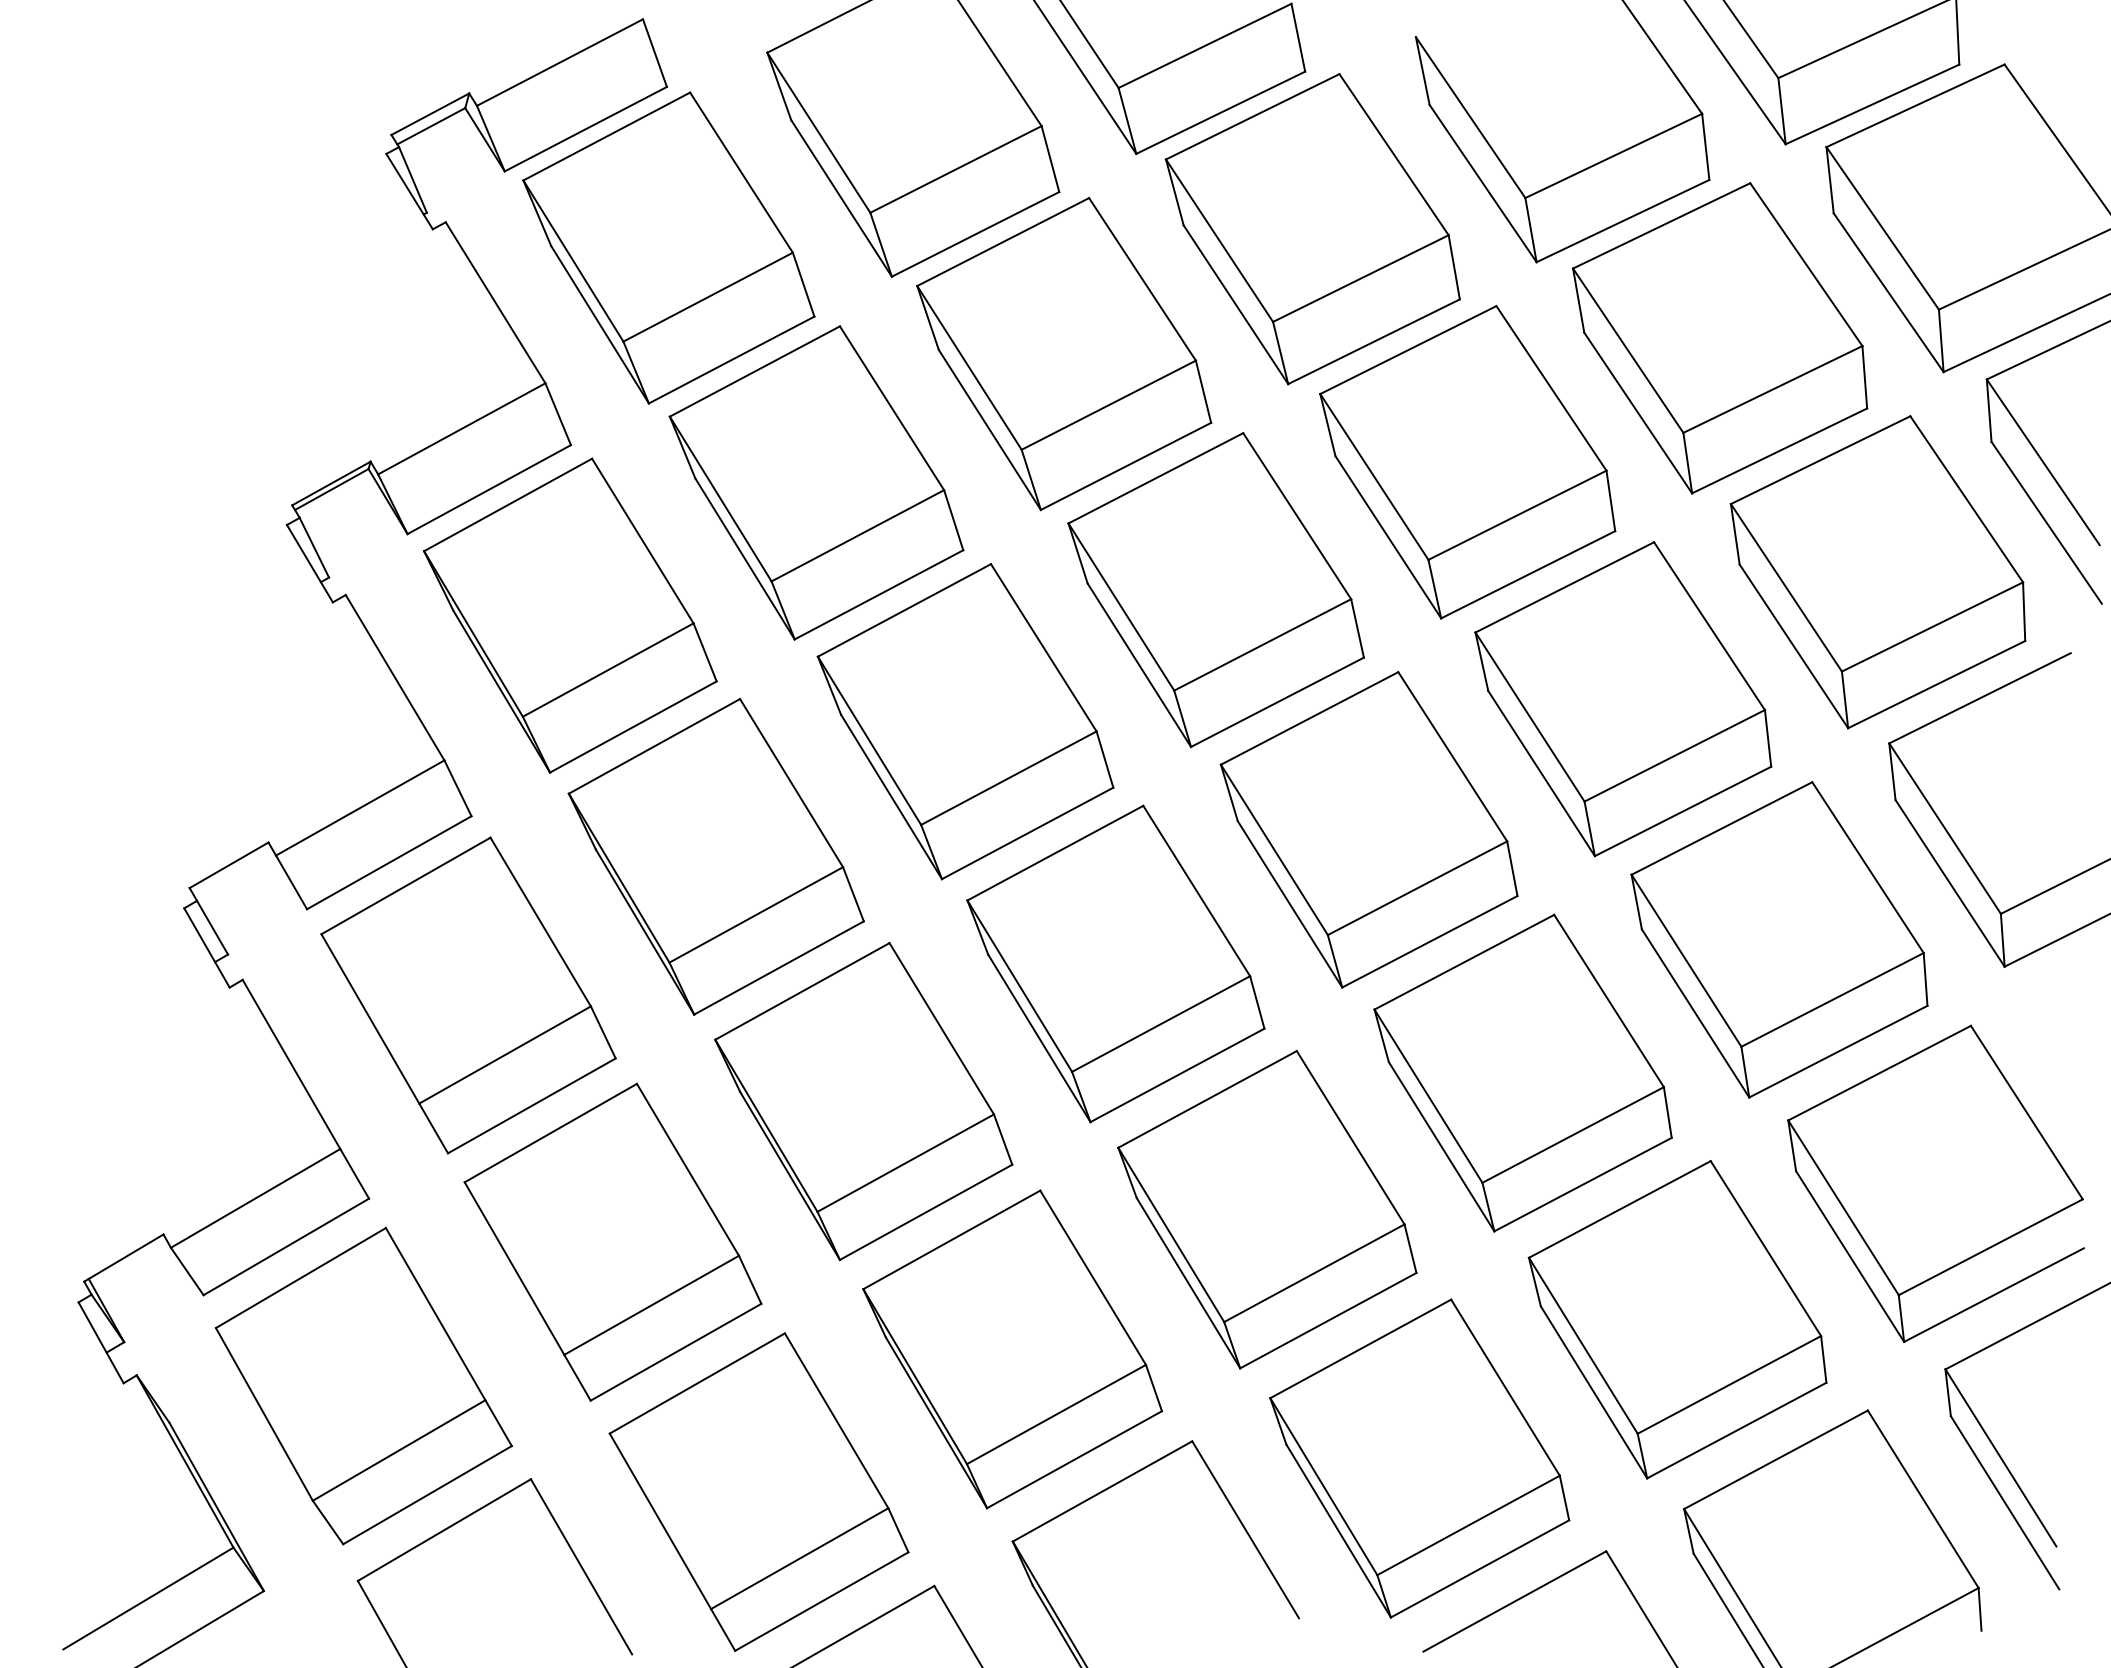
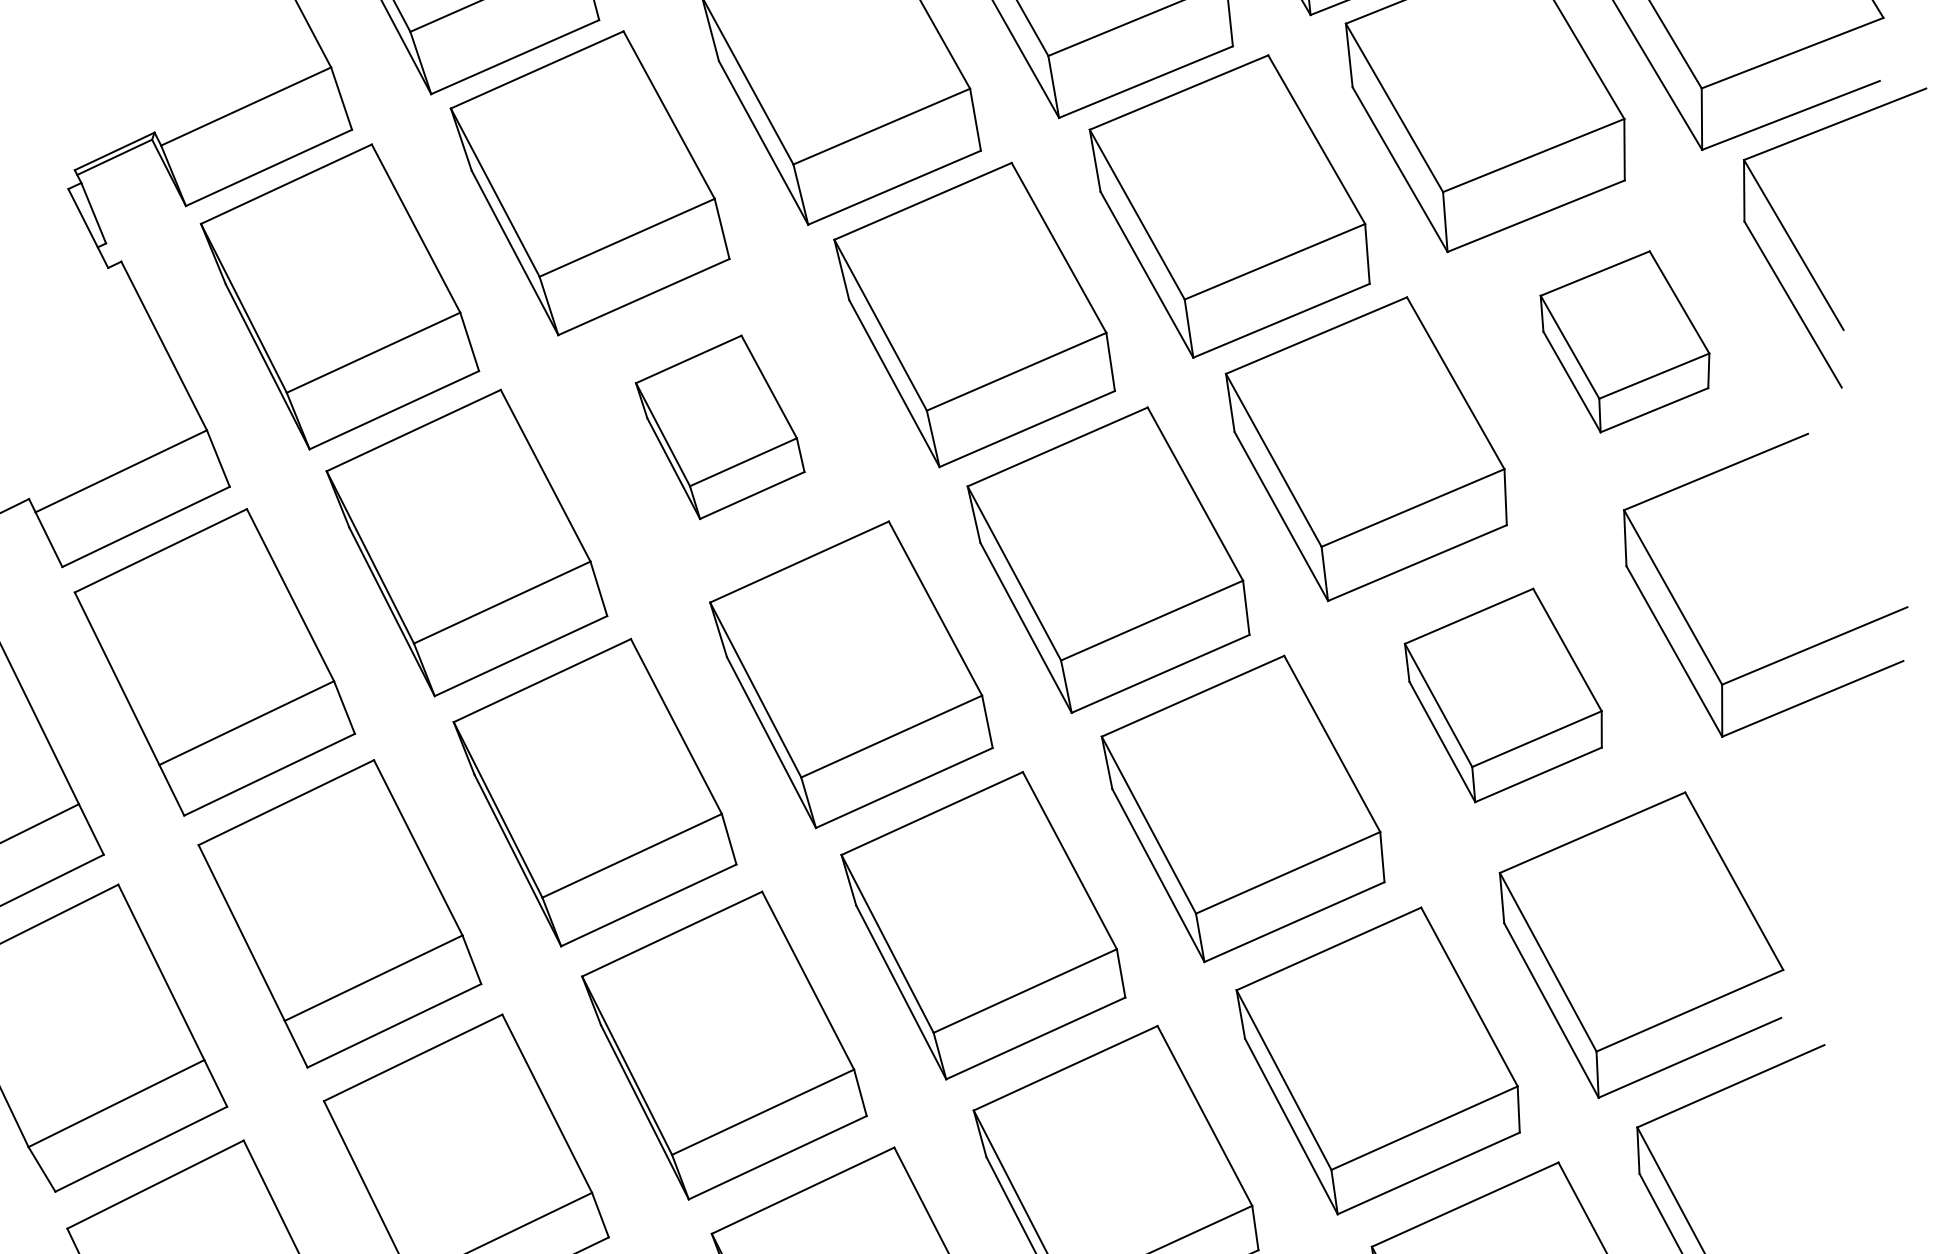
part: (1877, 572) -> (1623, 341), size x0.6
part: (965, 721) -> (720, 427), size x0.6
part: (1779, 939) -> (1503, 695), size x0.7

